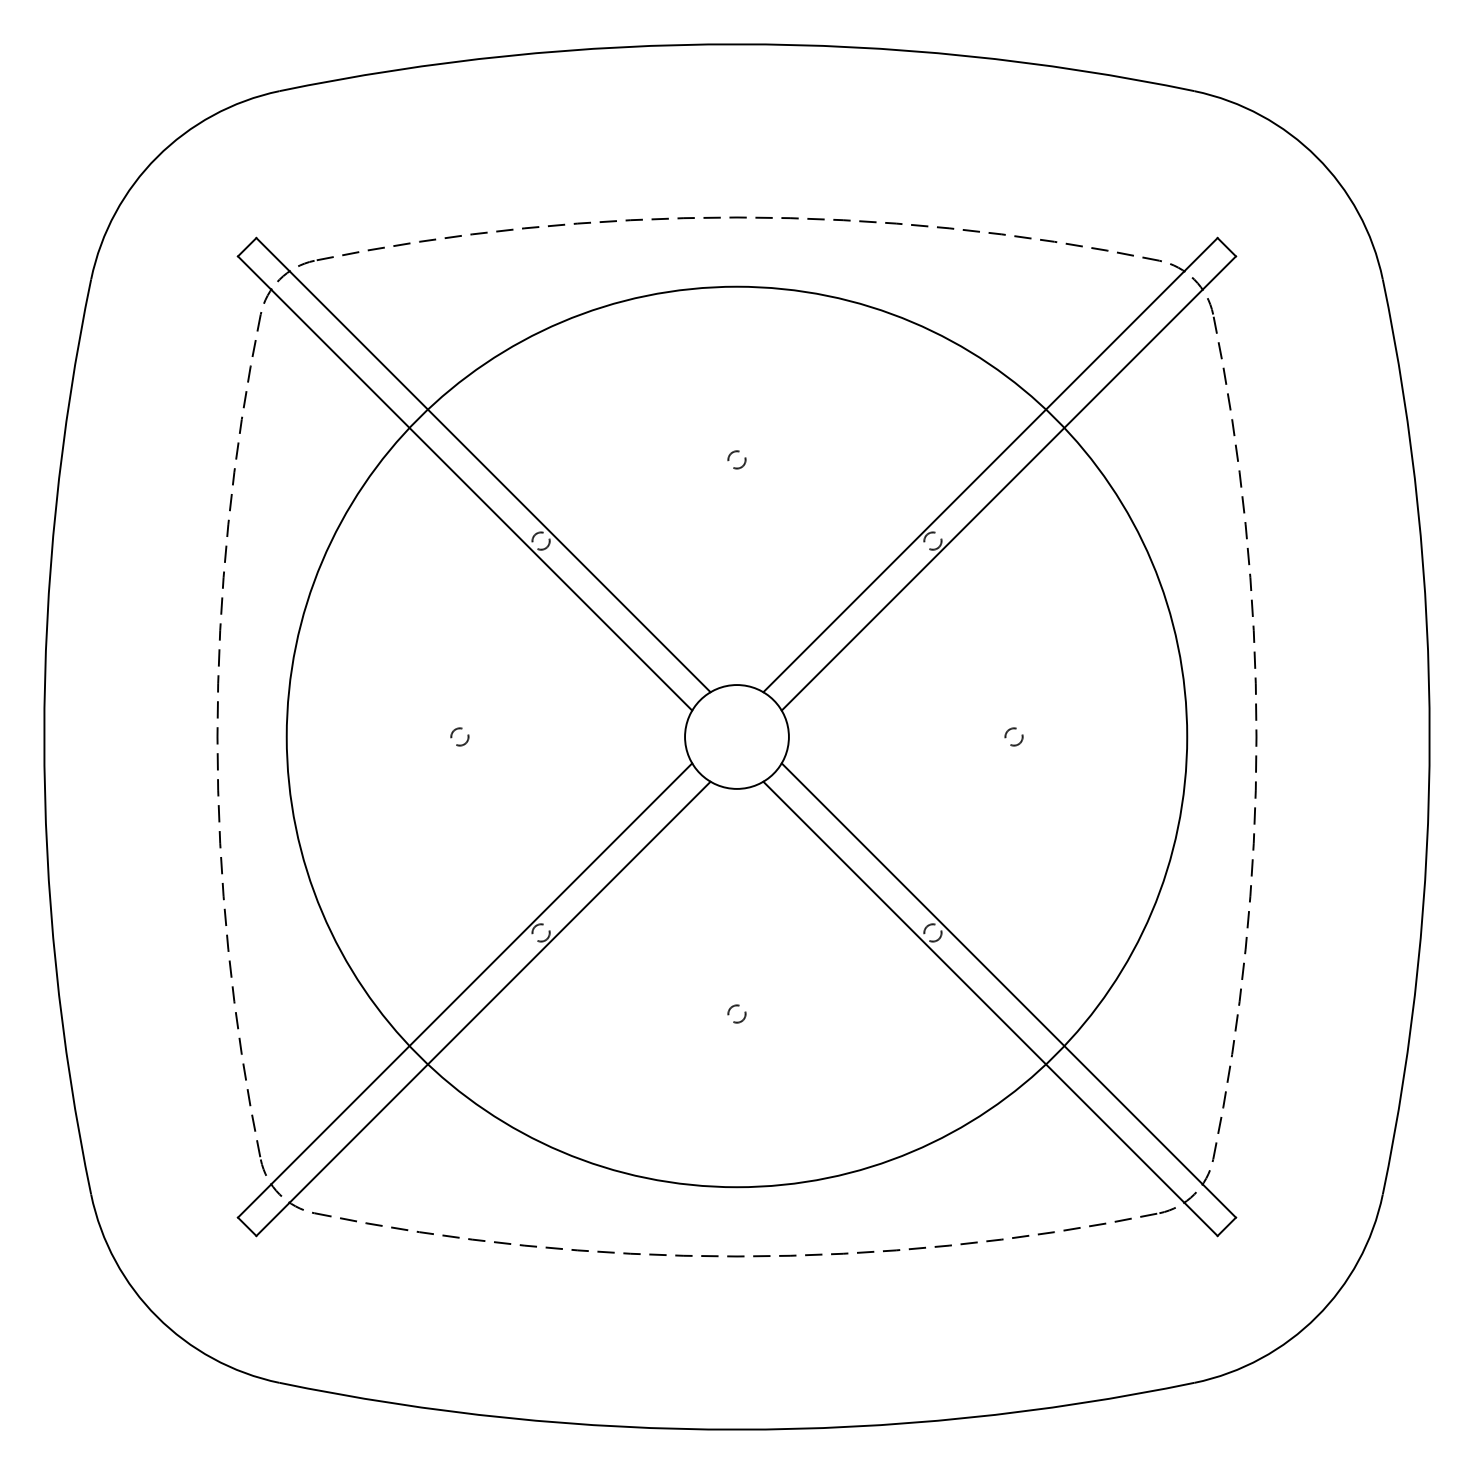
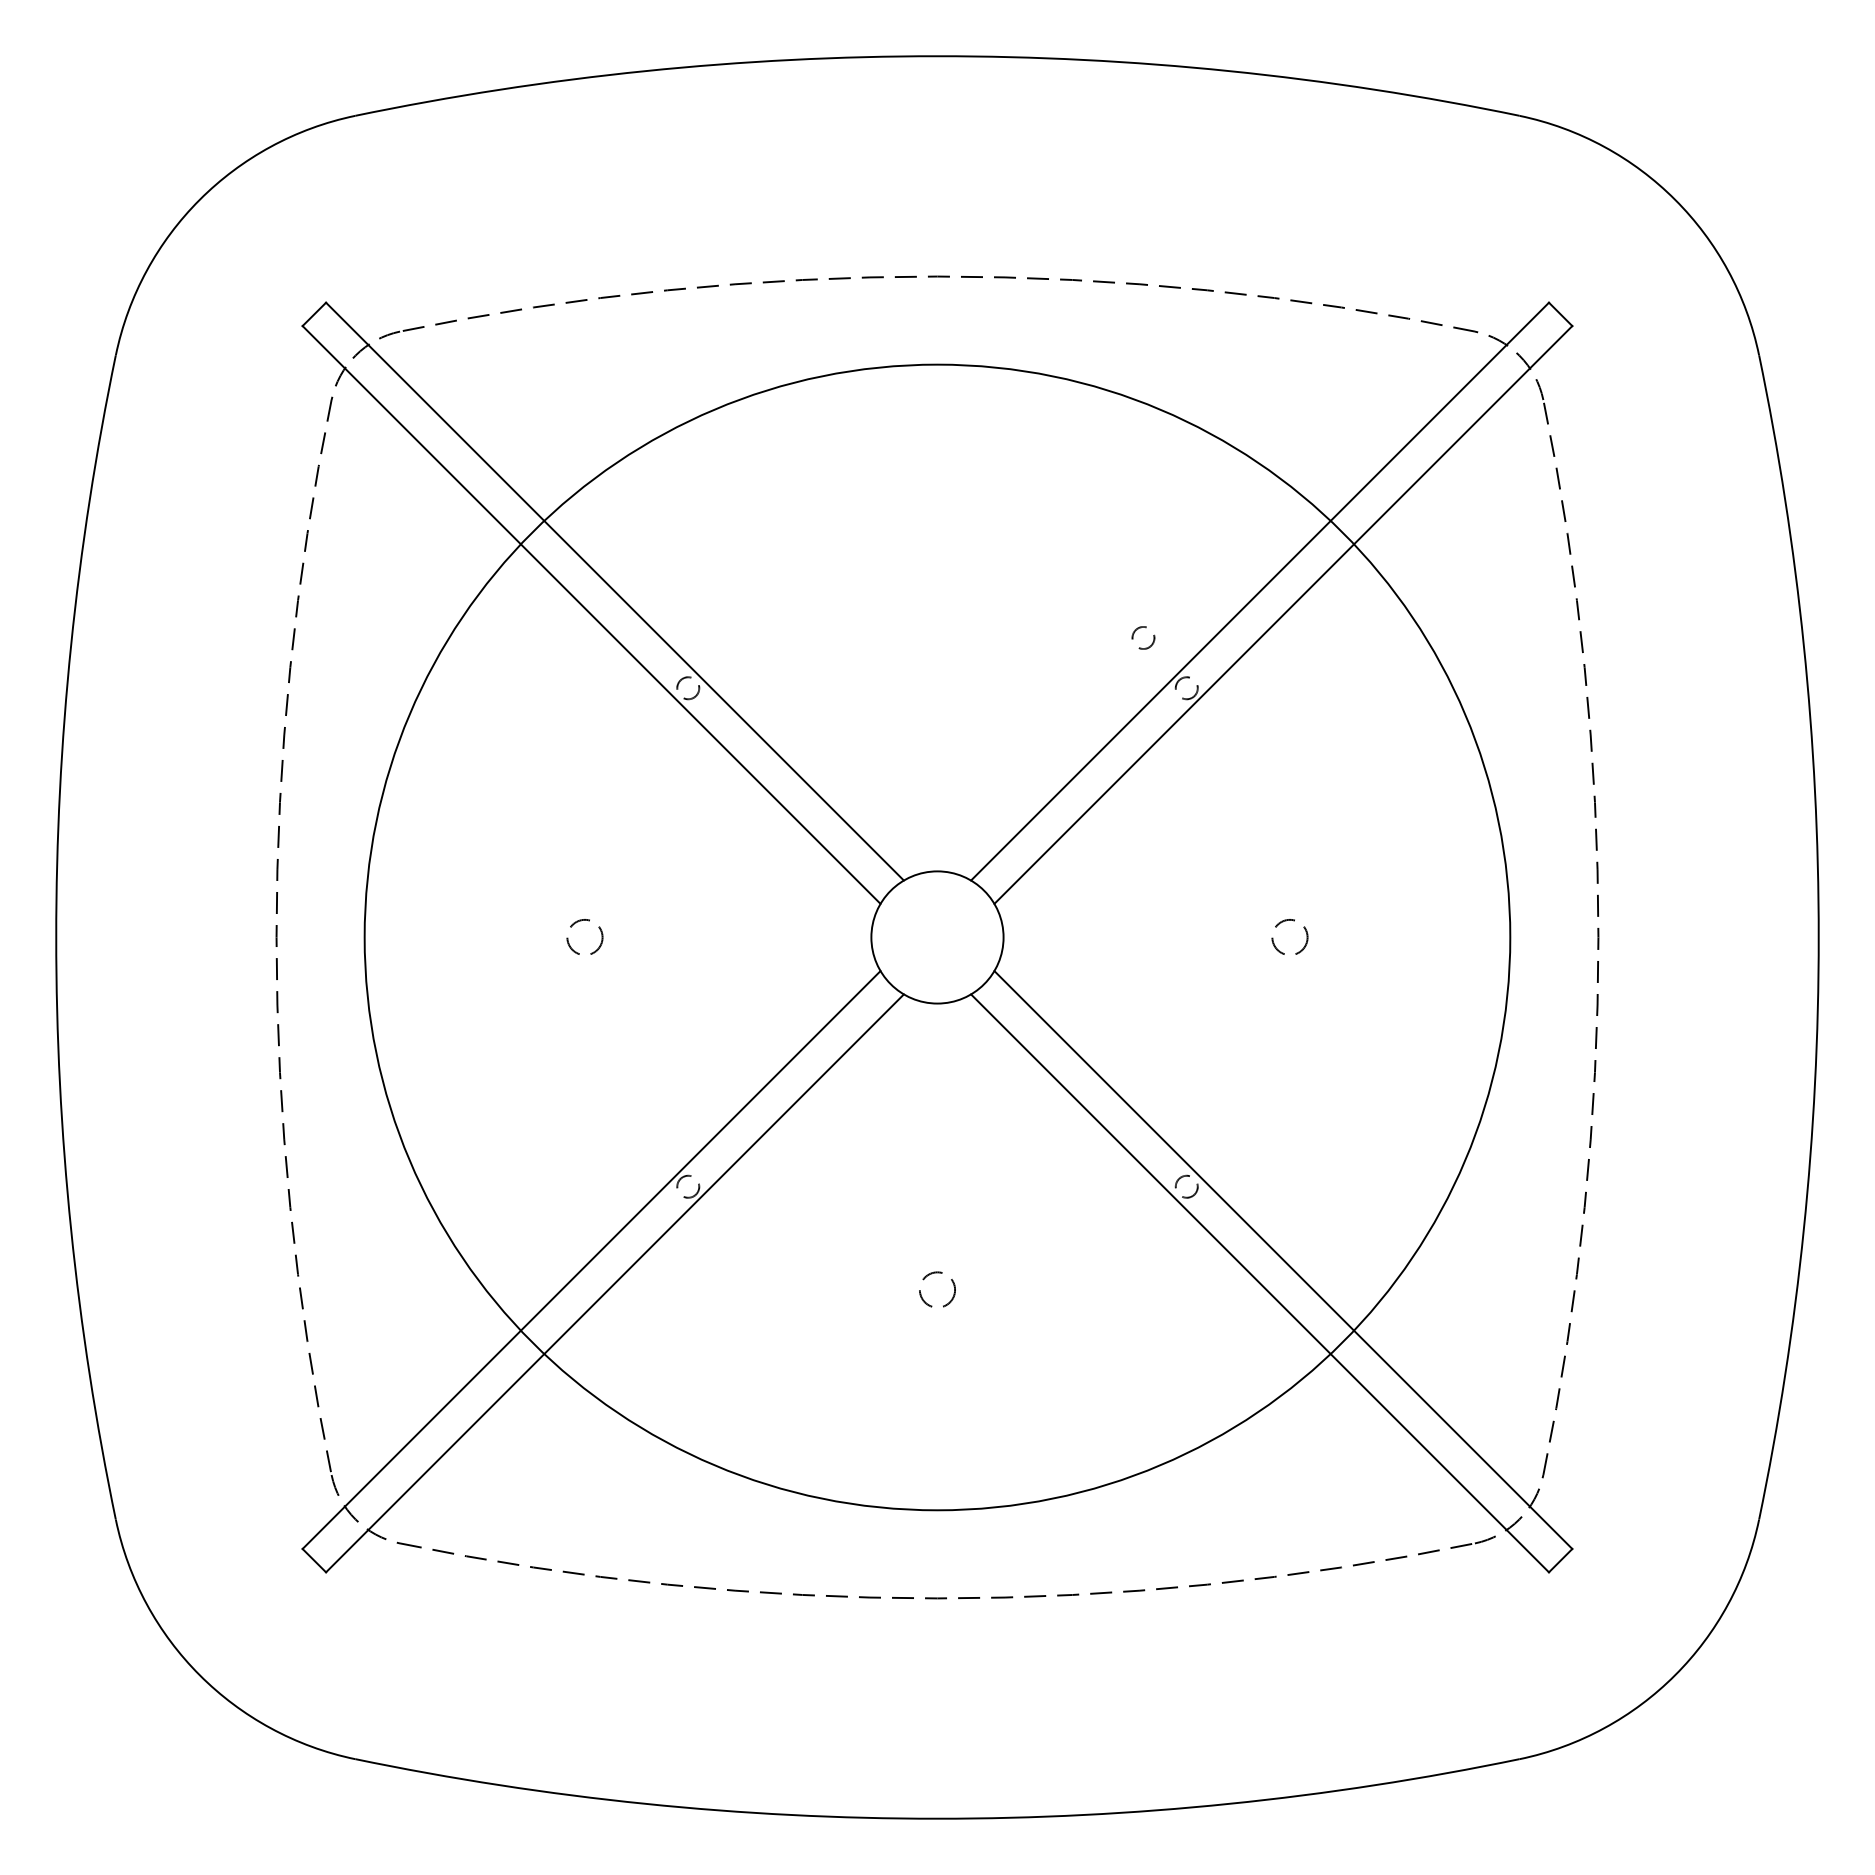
circle: (737, 459) -> (1143, 637), moved
circle: (459, 737) -> (584, 937), size x1.6
circle: (1013, 737) -> (1289, 937), size x1.6
circle: (737, 1013) -> (937, 1289), size x1.6

